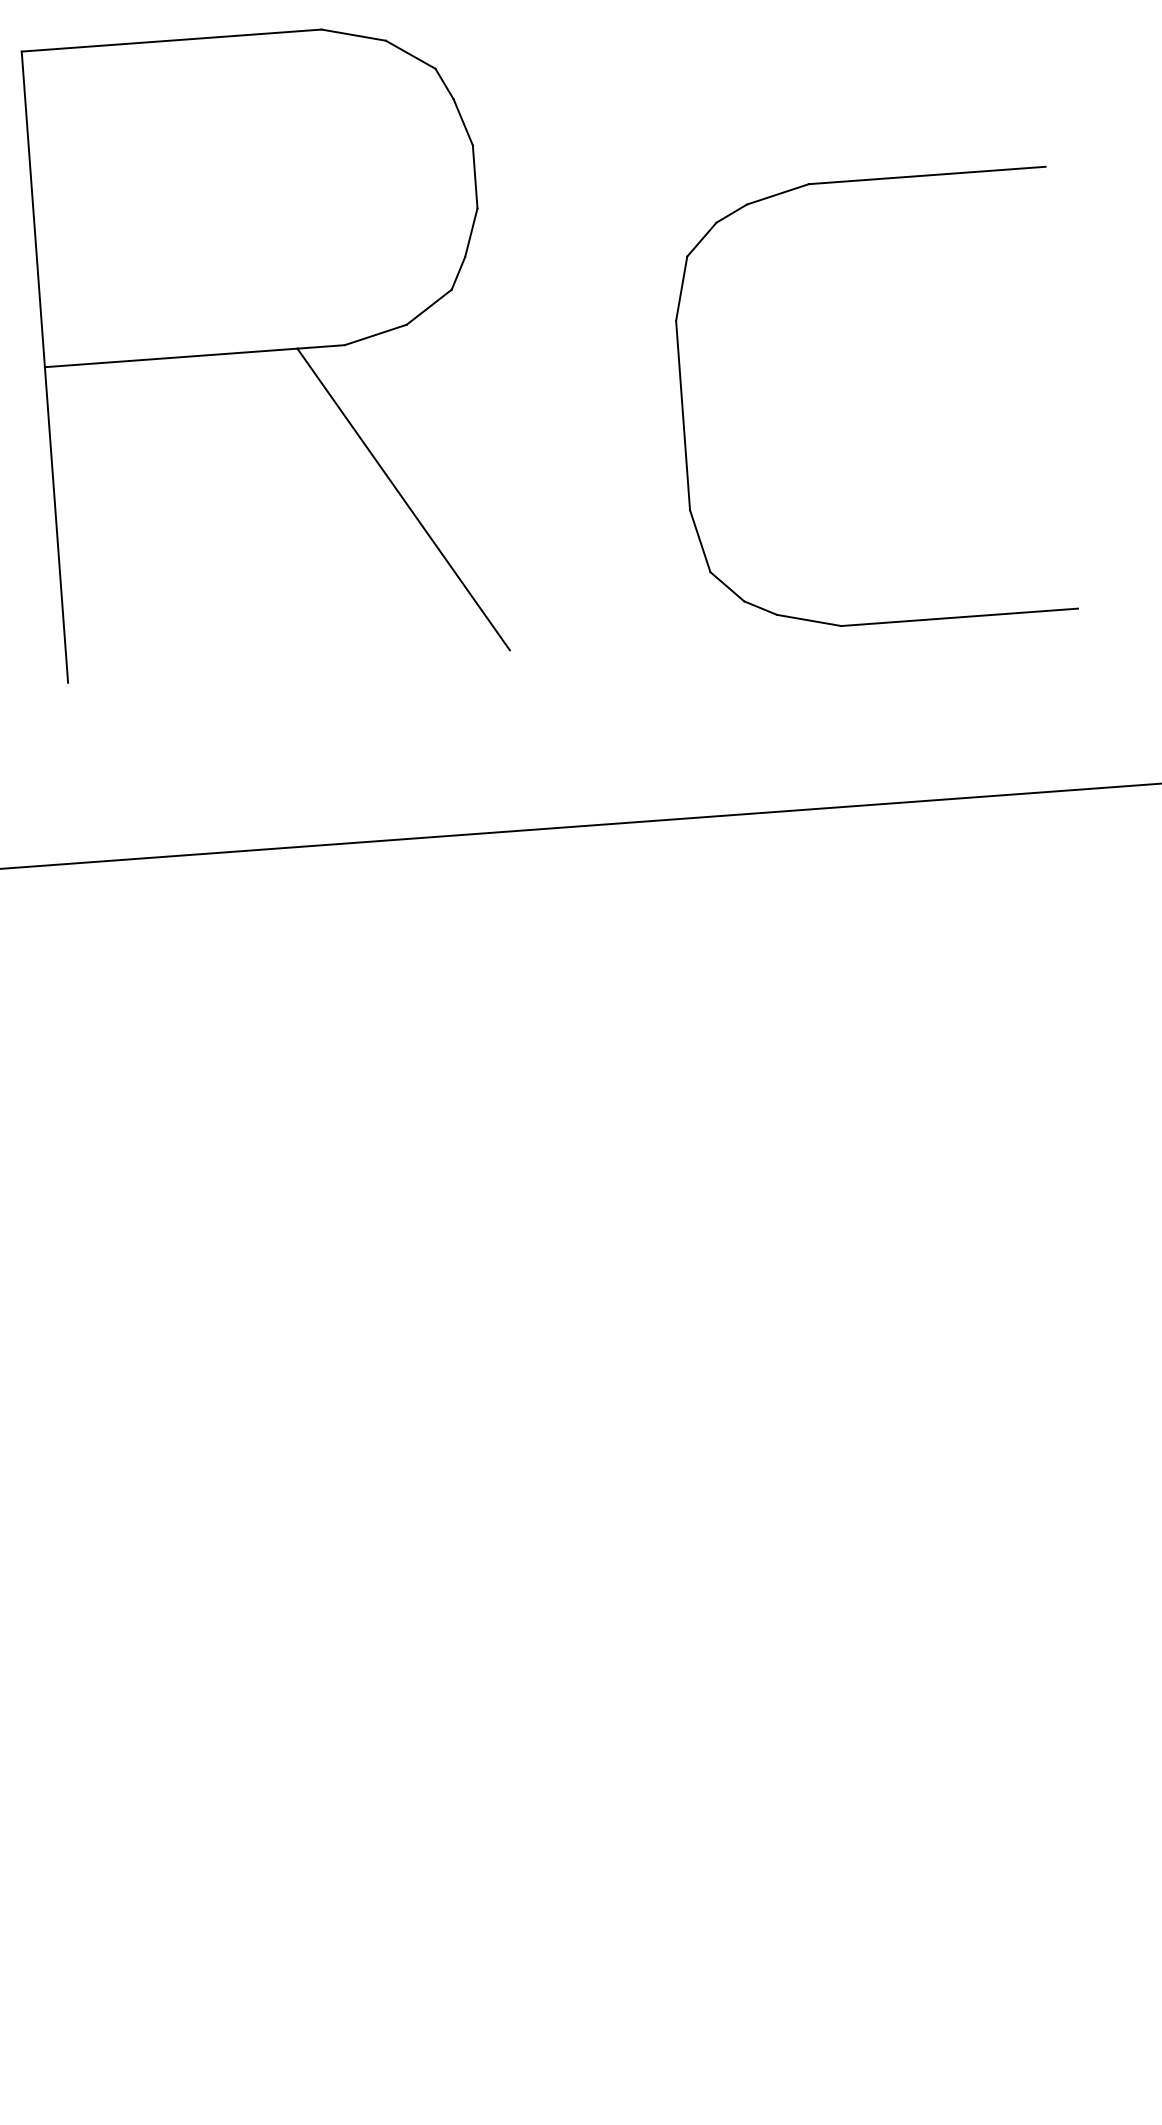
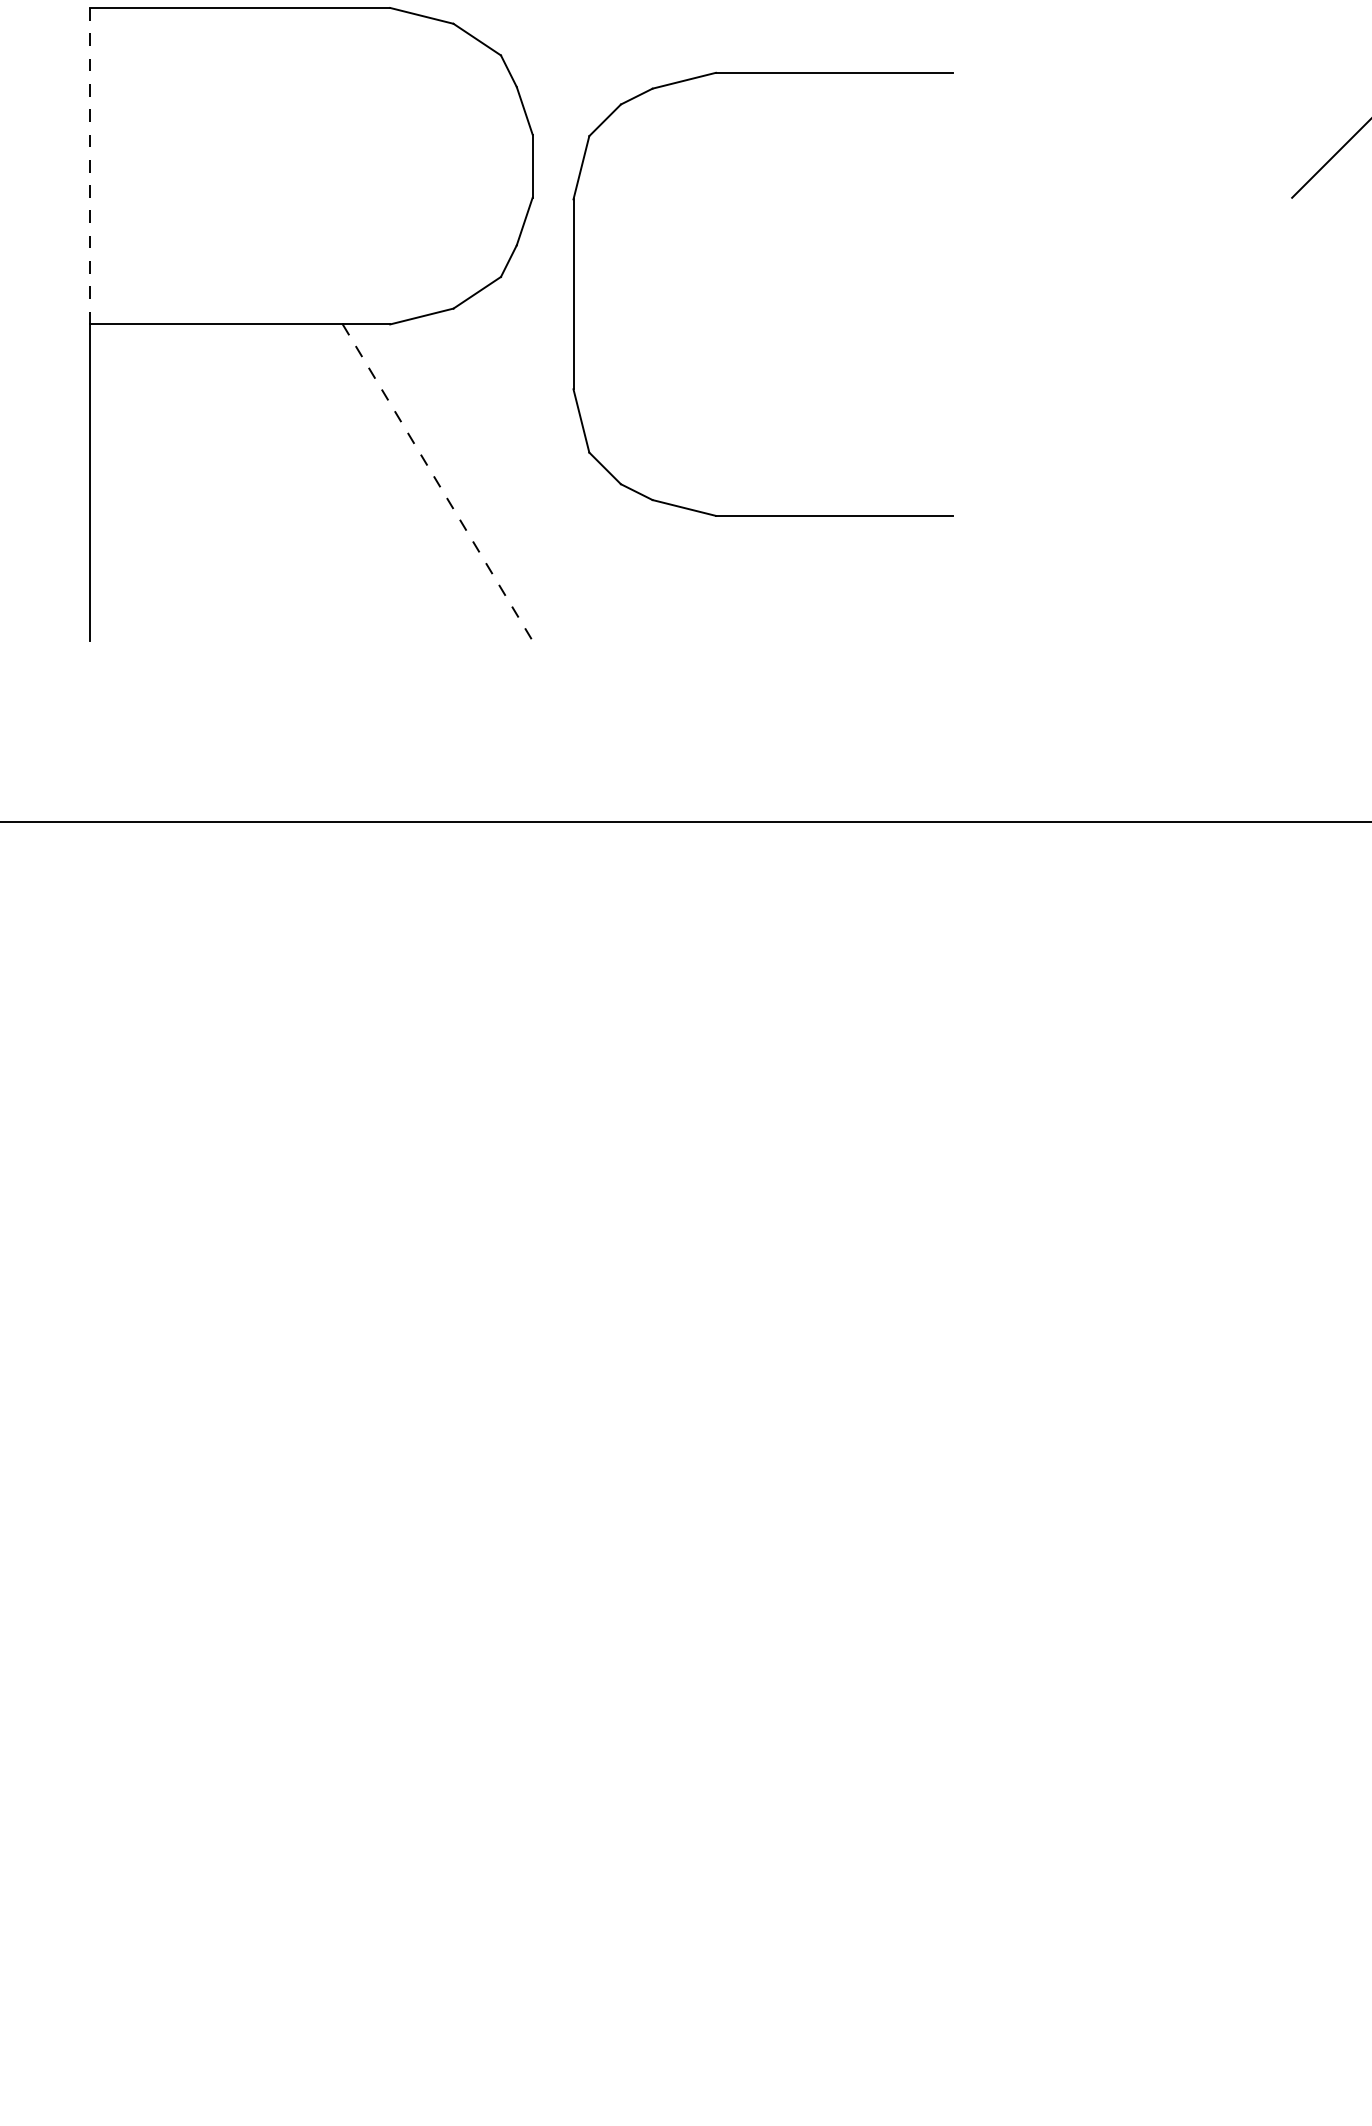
line: (33, 208) -> (89, 165), solid -> dashed
part: (684, 414) -> (574, 293), moved
line: (403, 499) -> (437, 482), solid -> dashed

